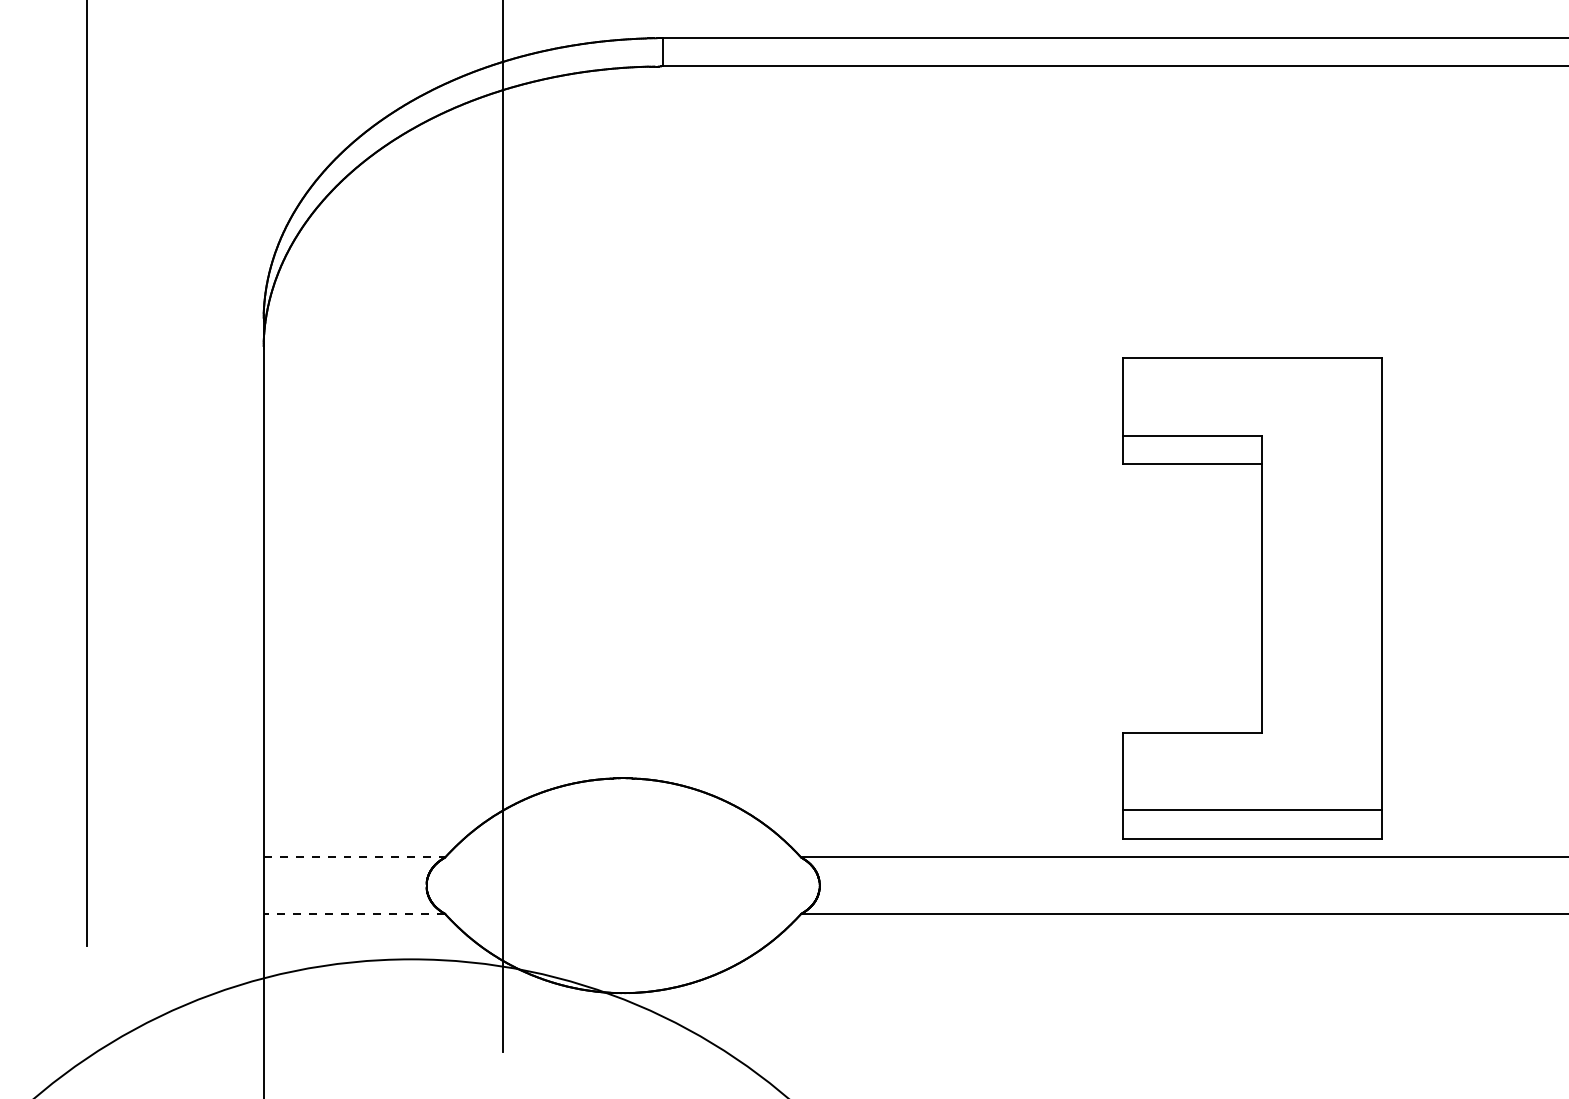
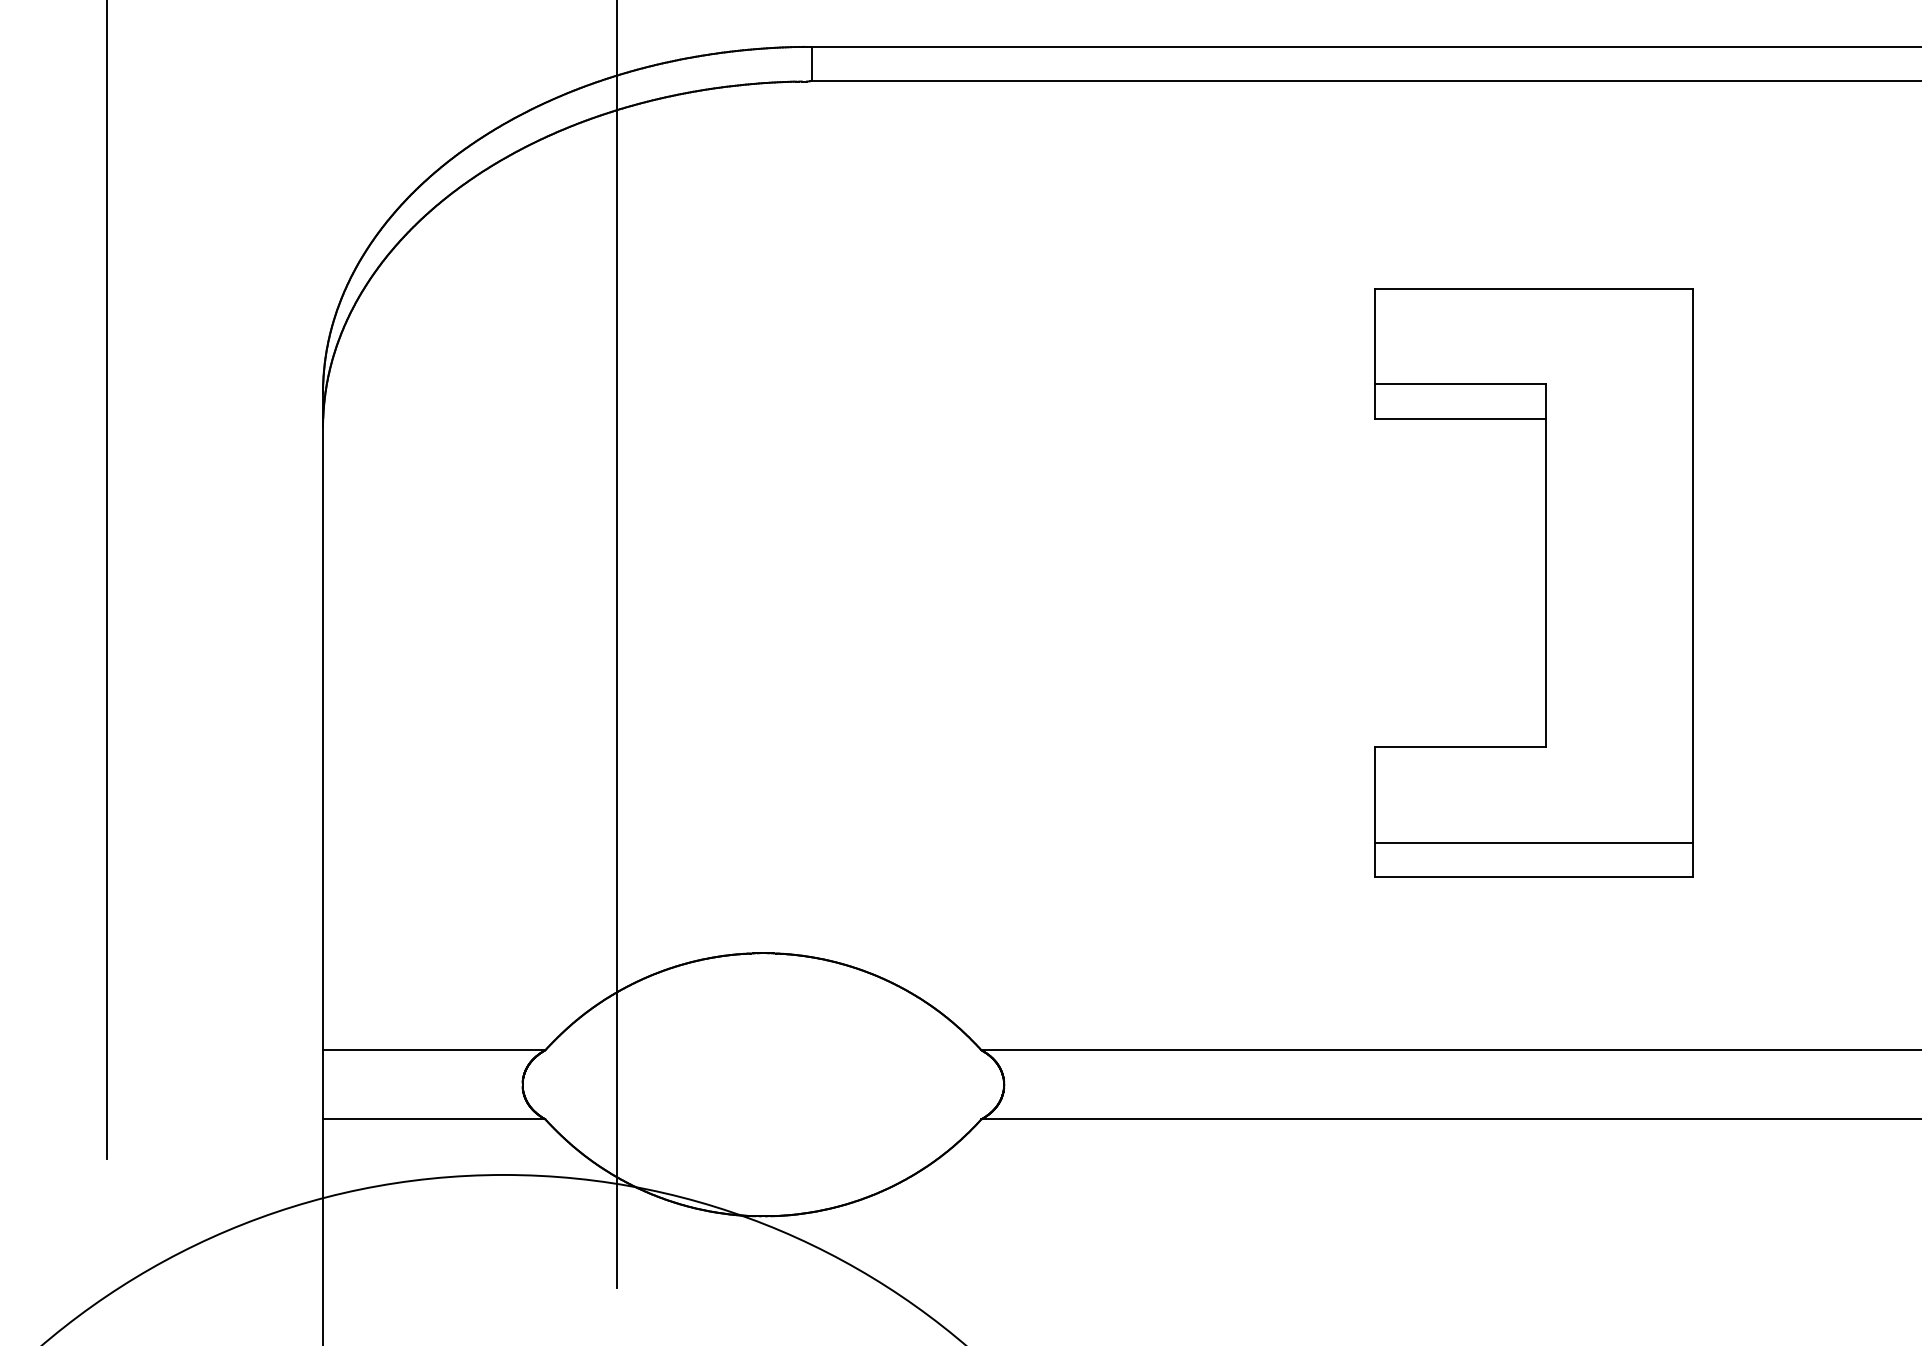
part: (1261, 598) -> (1545, 582), moved
line: (354, 857) -> (434, 1050), dashed -> solid
line: (353, 914) -> (433, 1119), dashed -> solid

